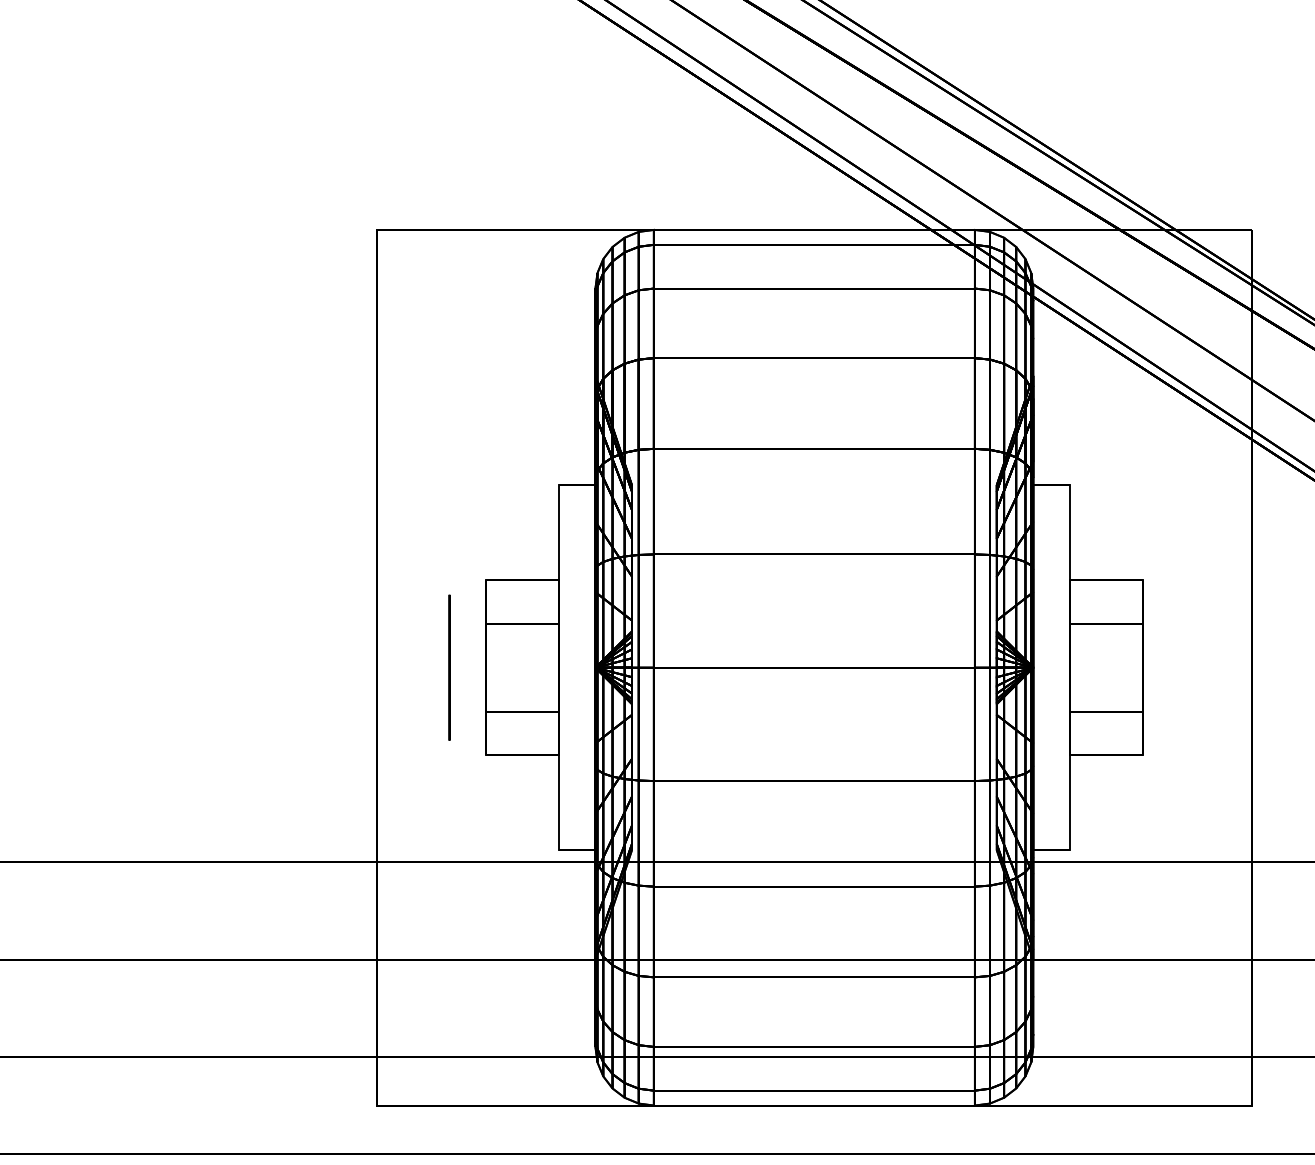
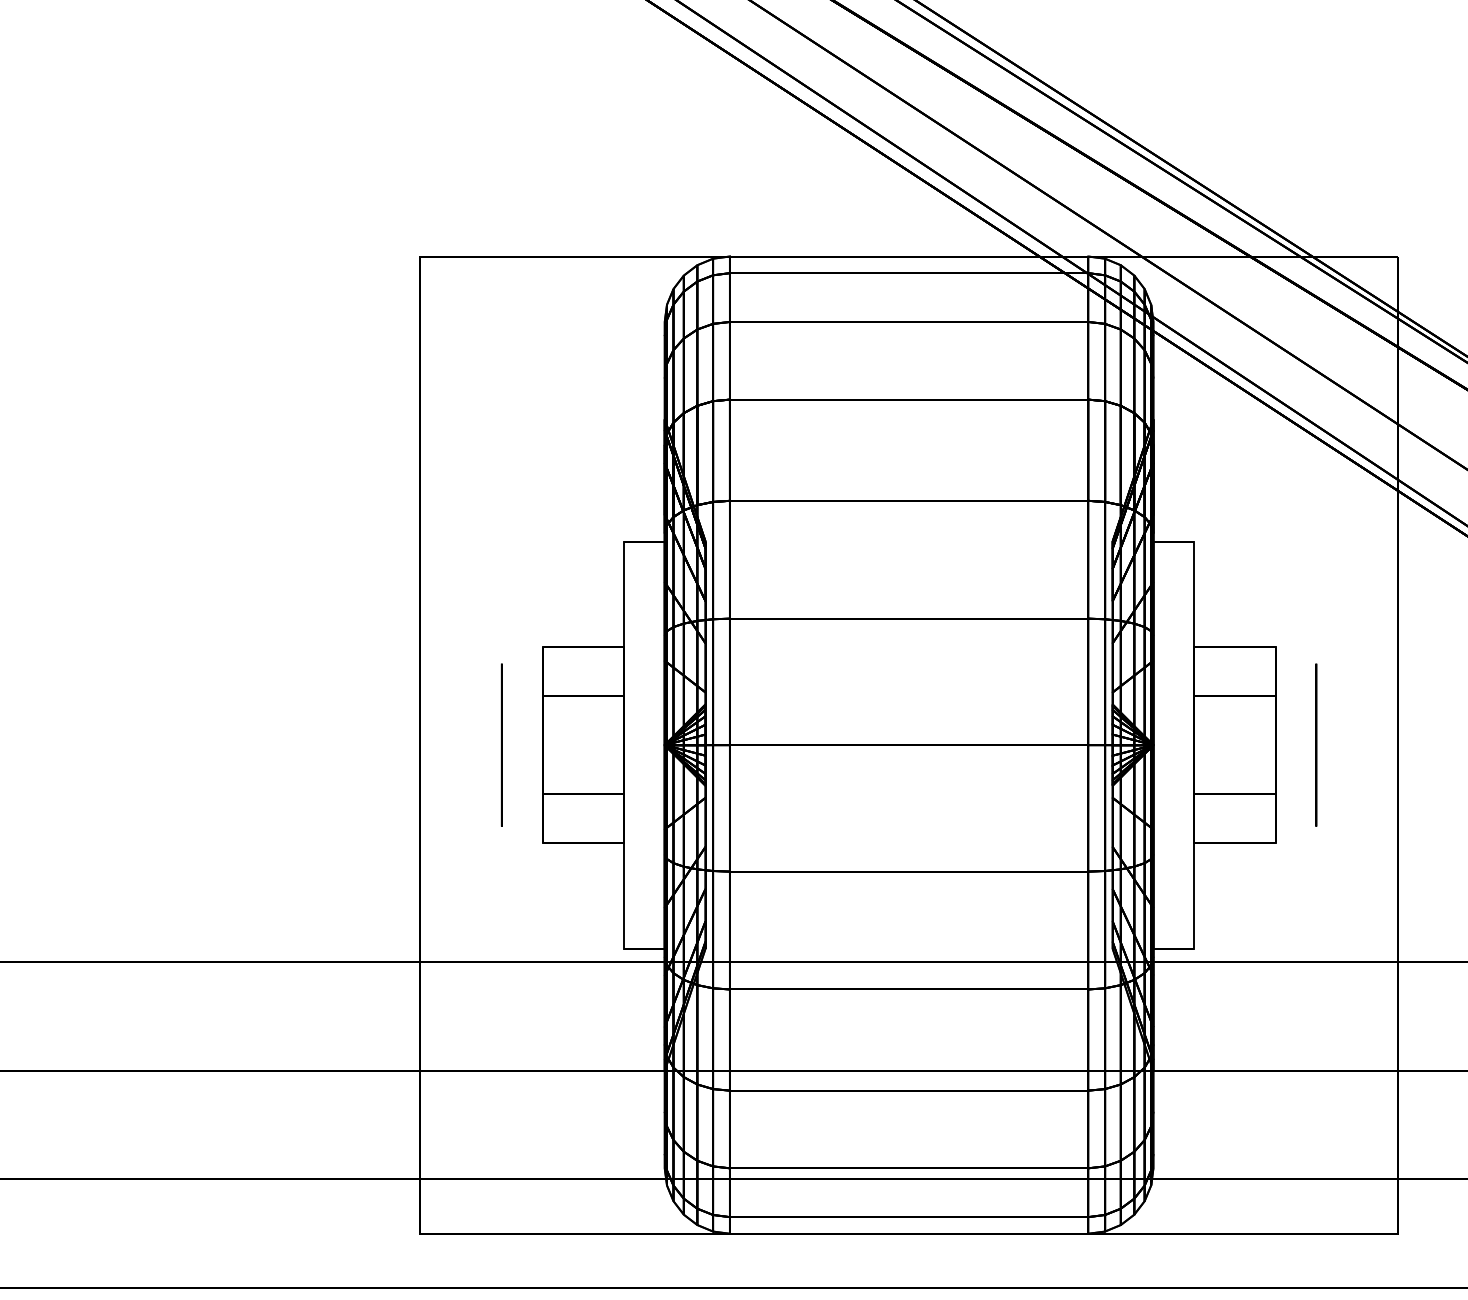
circle: (1179, 667) -> (1316, 744), added

